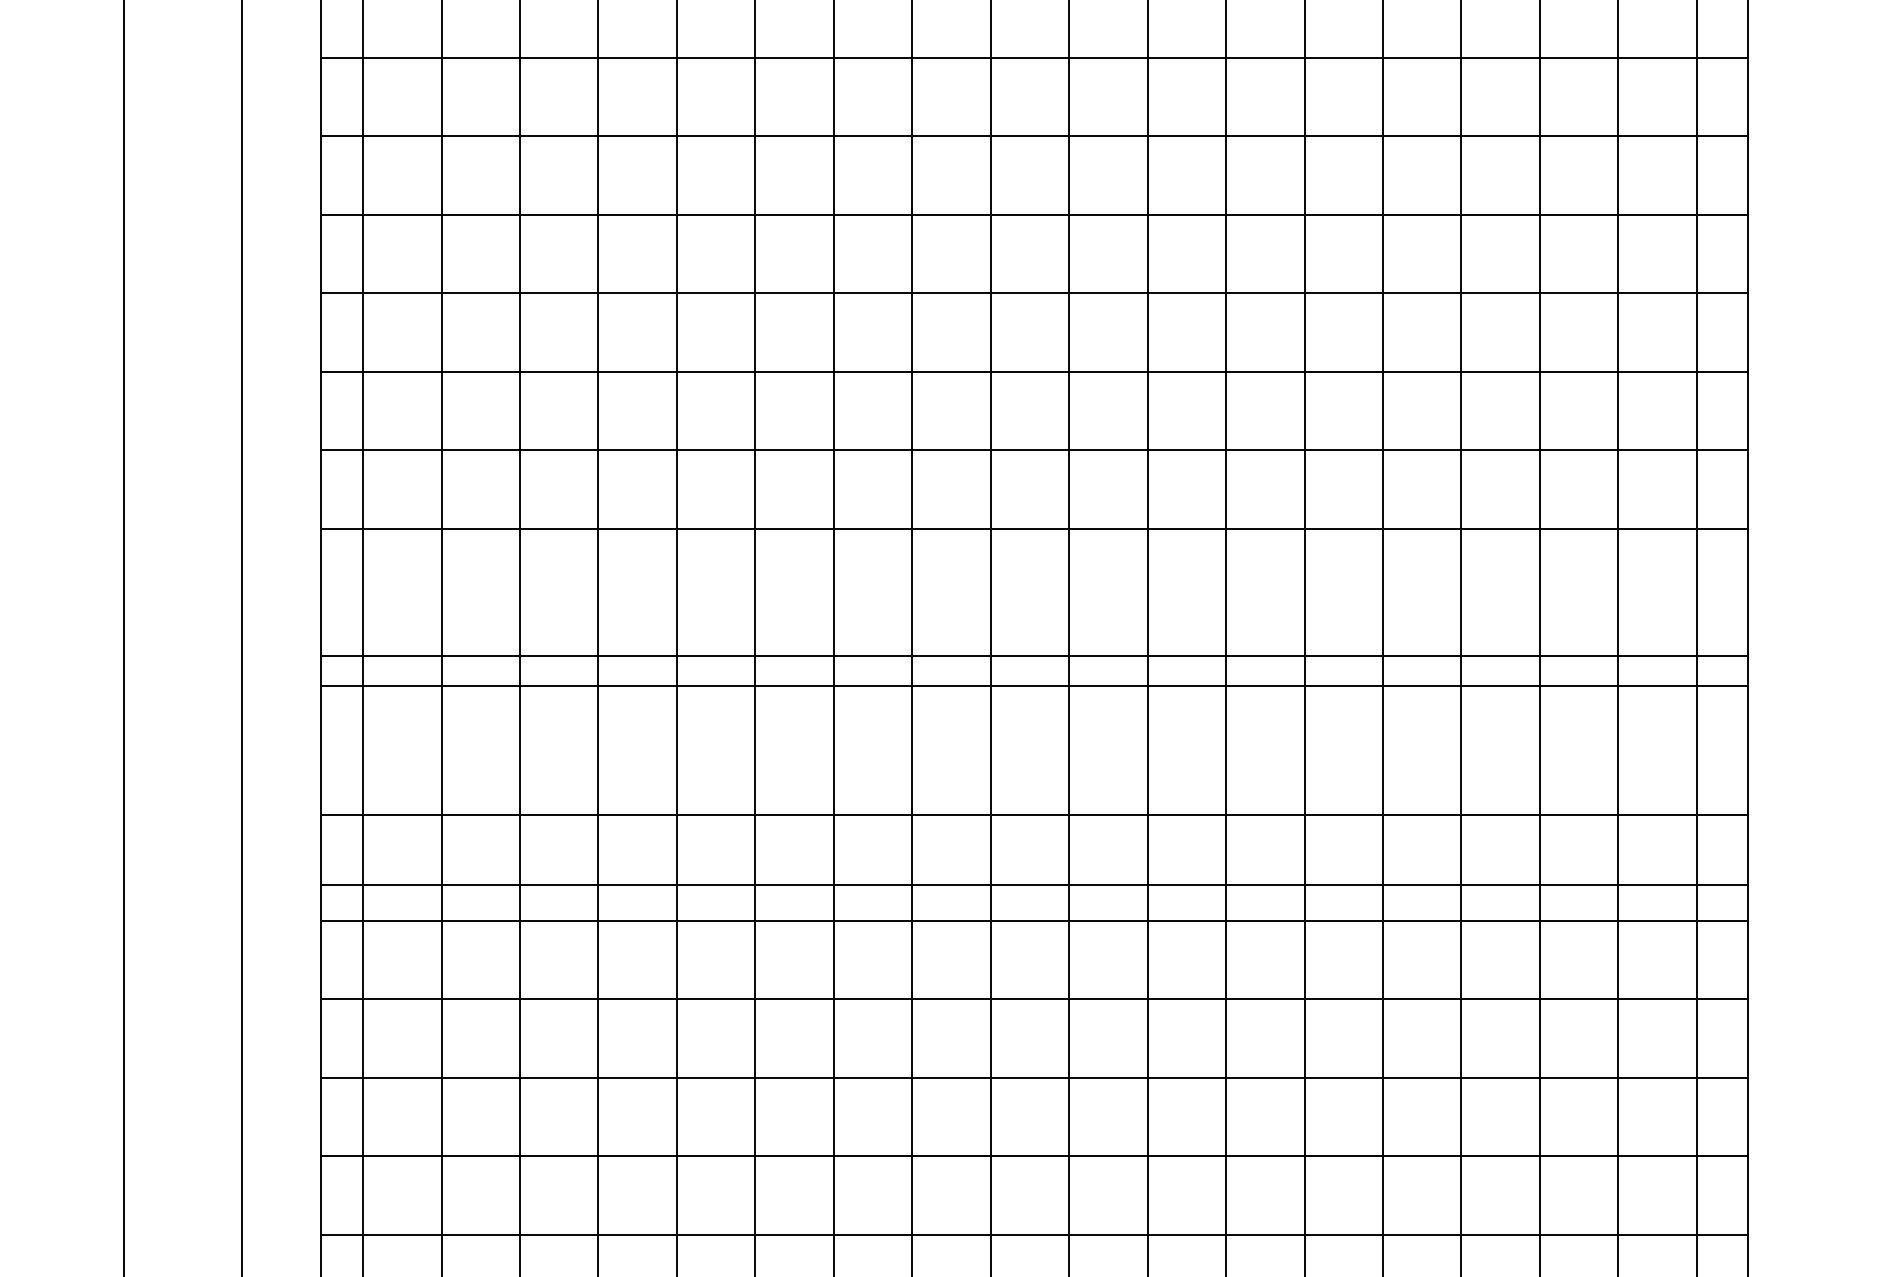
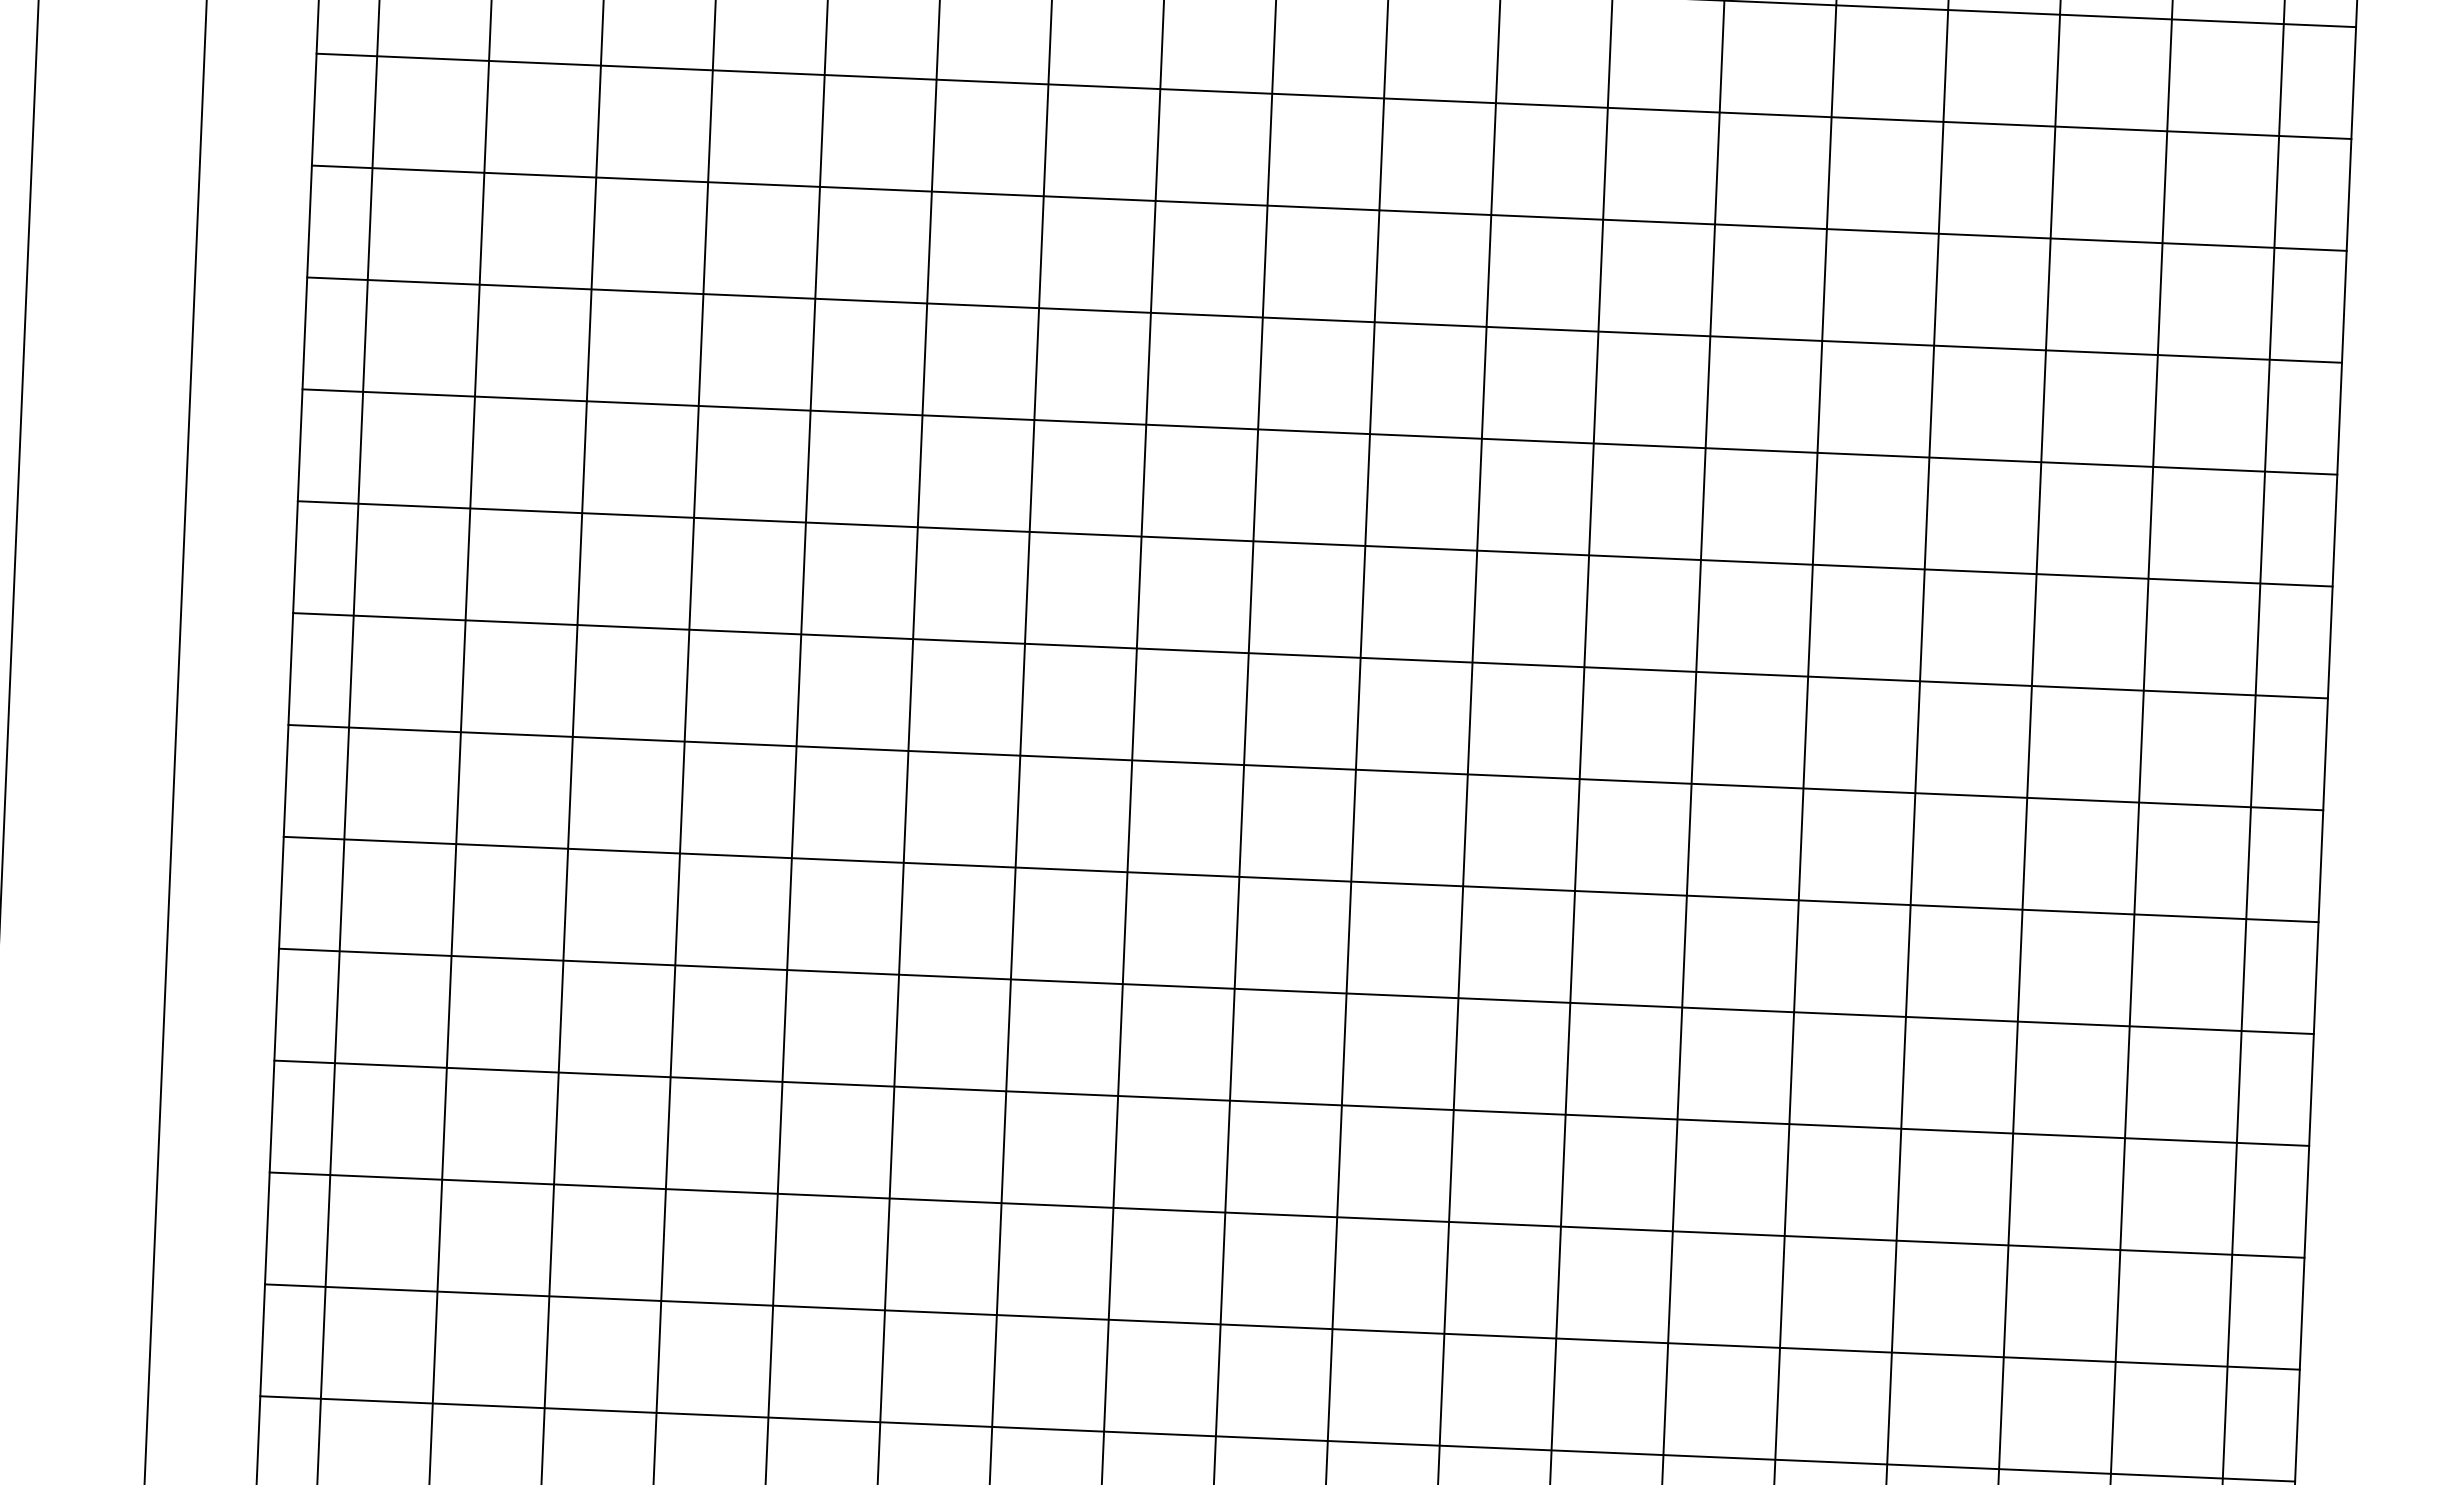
line: (1033, 656) -> (1295, 991), moved
line: (1033, 815) -> (1286, 1215), moved
line: (1033, 884) -> (1281, 1326), moved

